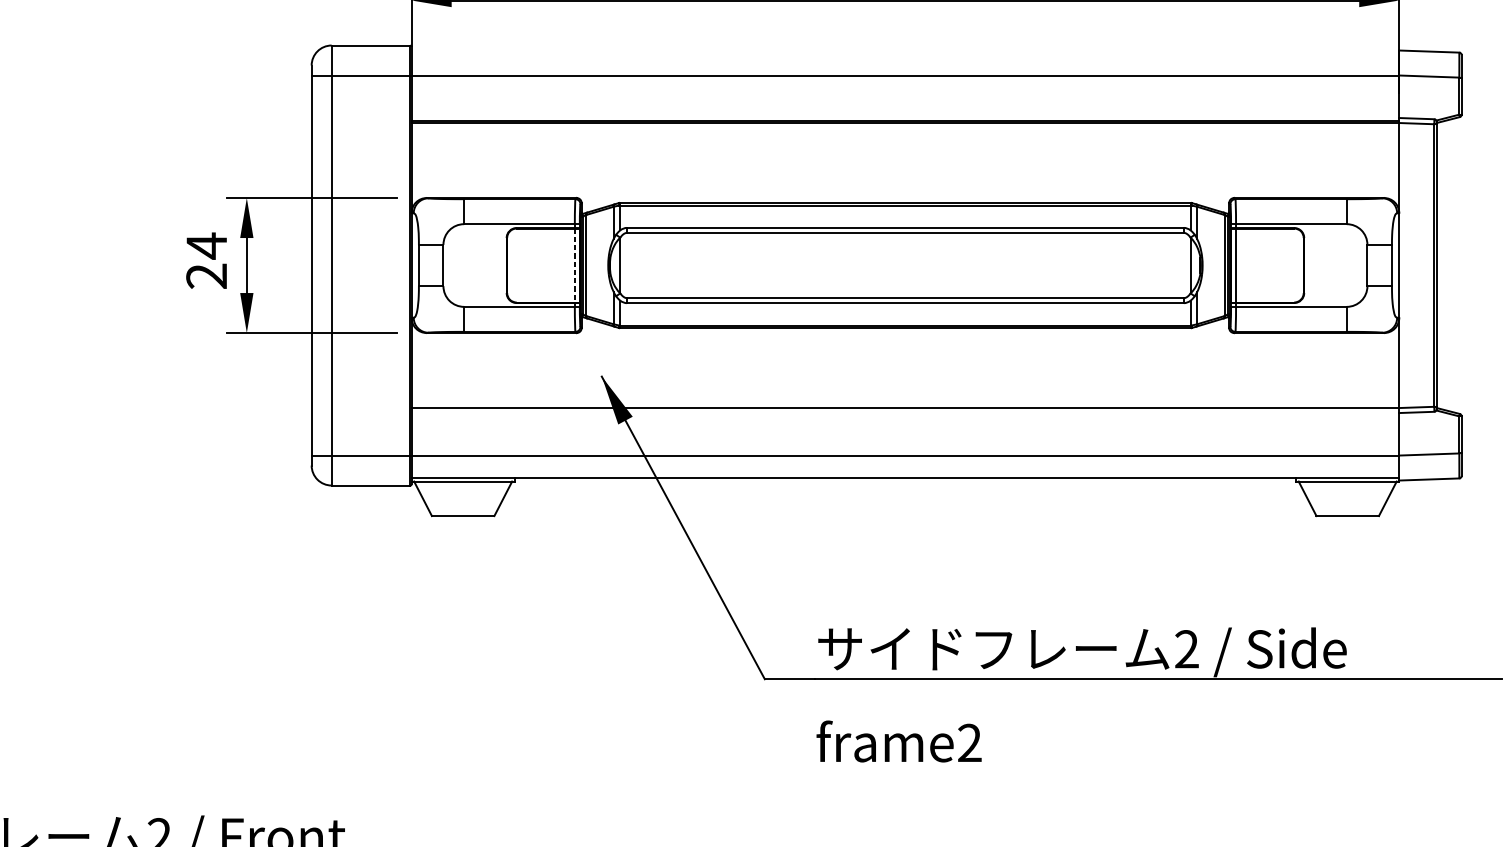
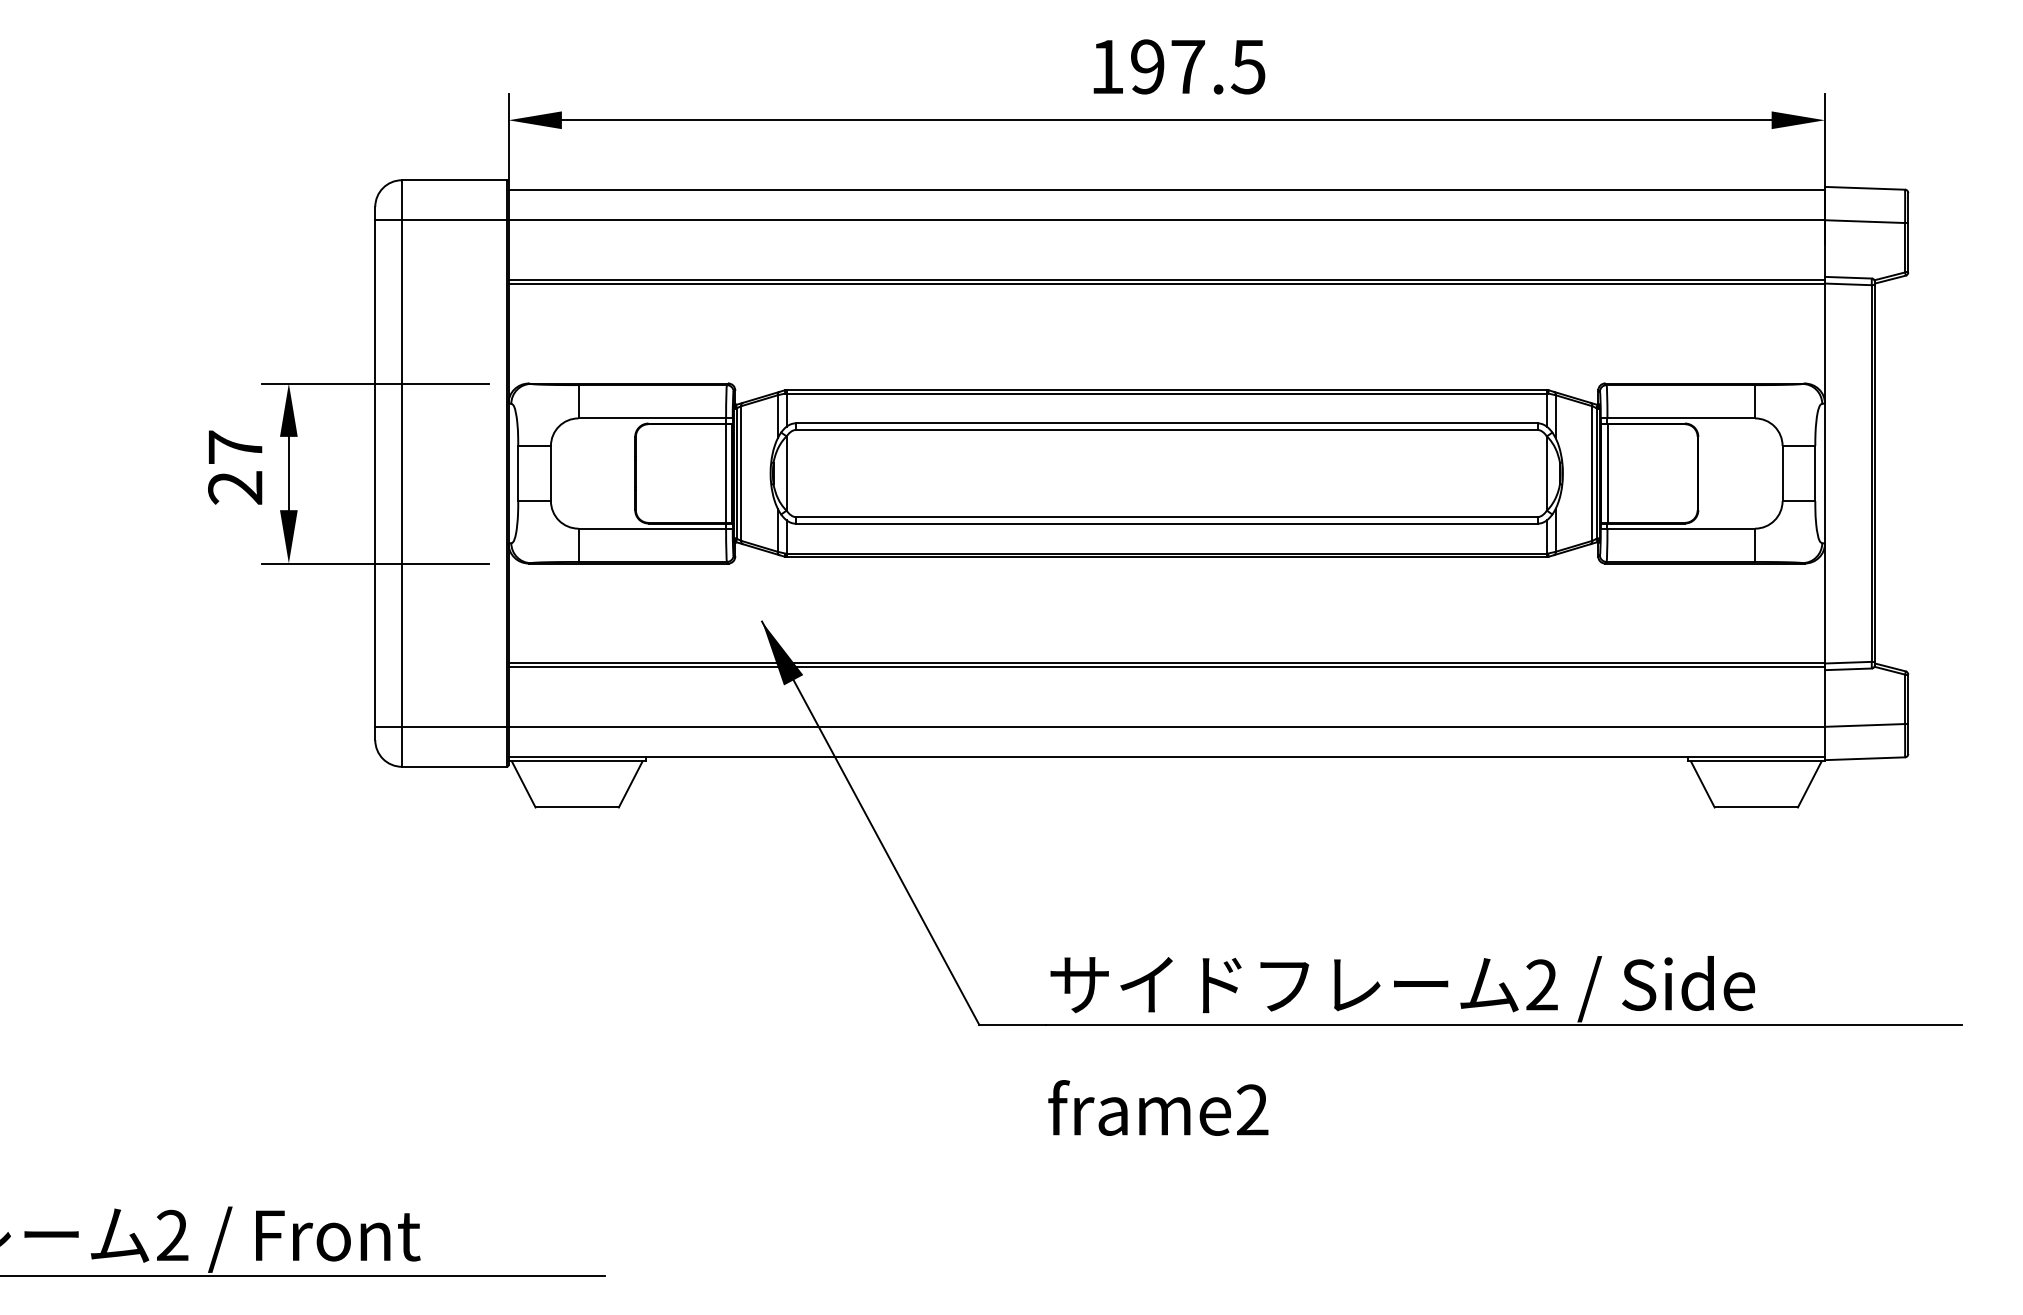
line: (905, 53) -> (1166, 190), added
text: (206, 246) -> (235, 447), 24 -> 27
line: (574, 266) -> (725, 474), dashed -> solid
line: (905, 410) -> (1166, 666), added

